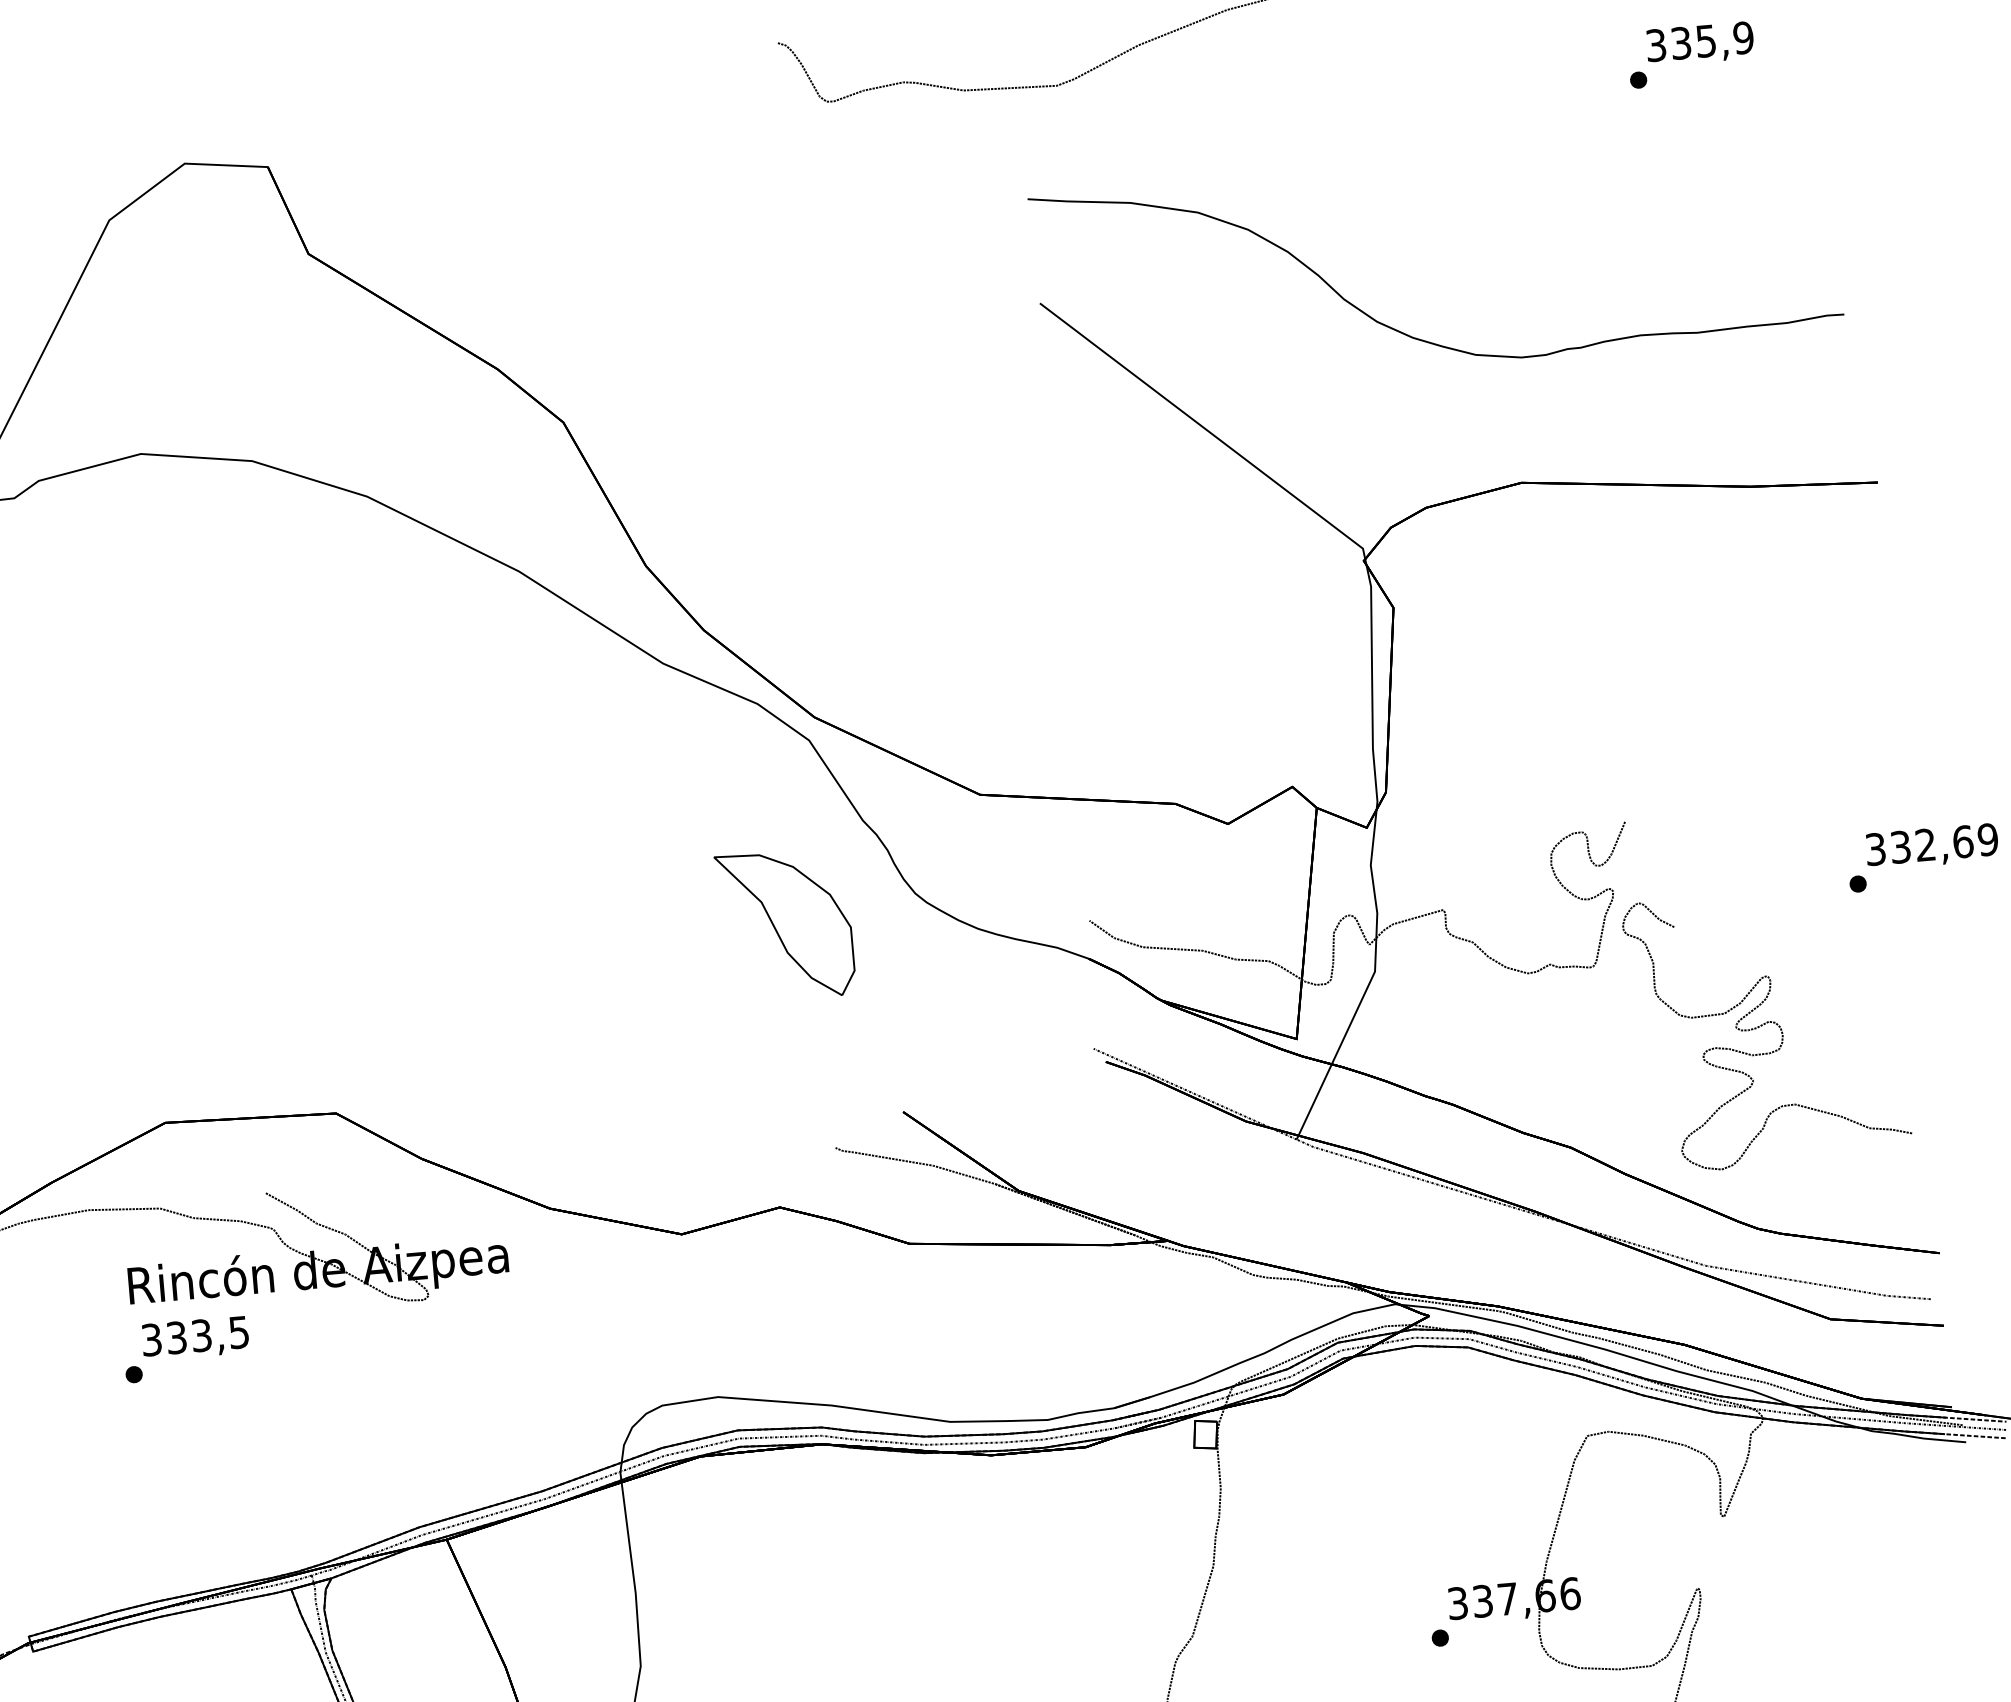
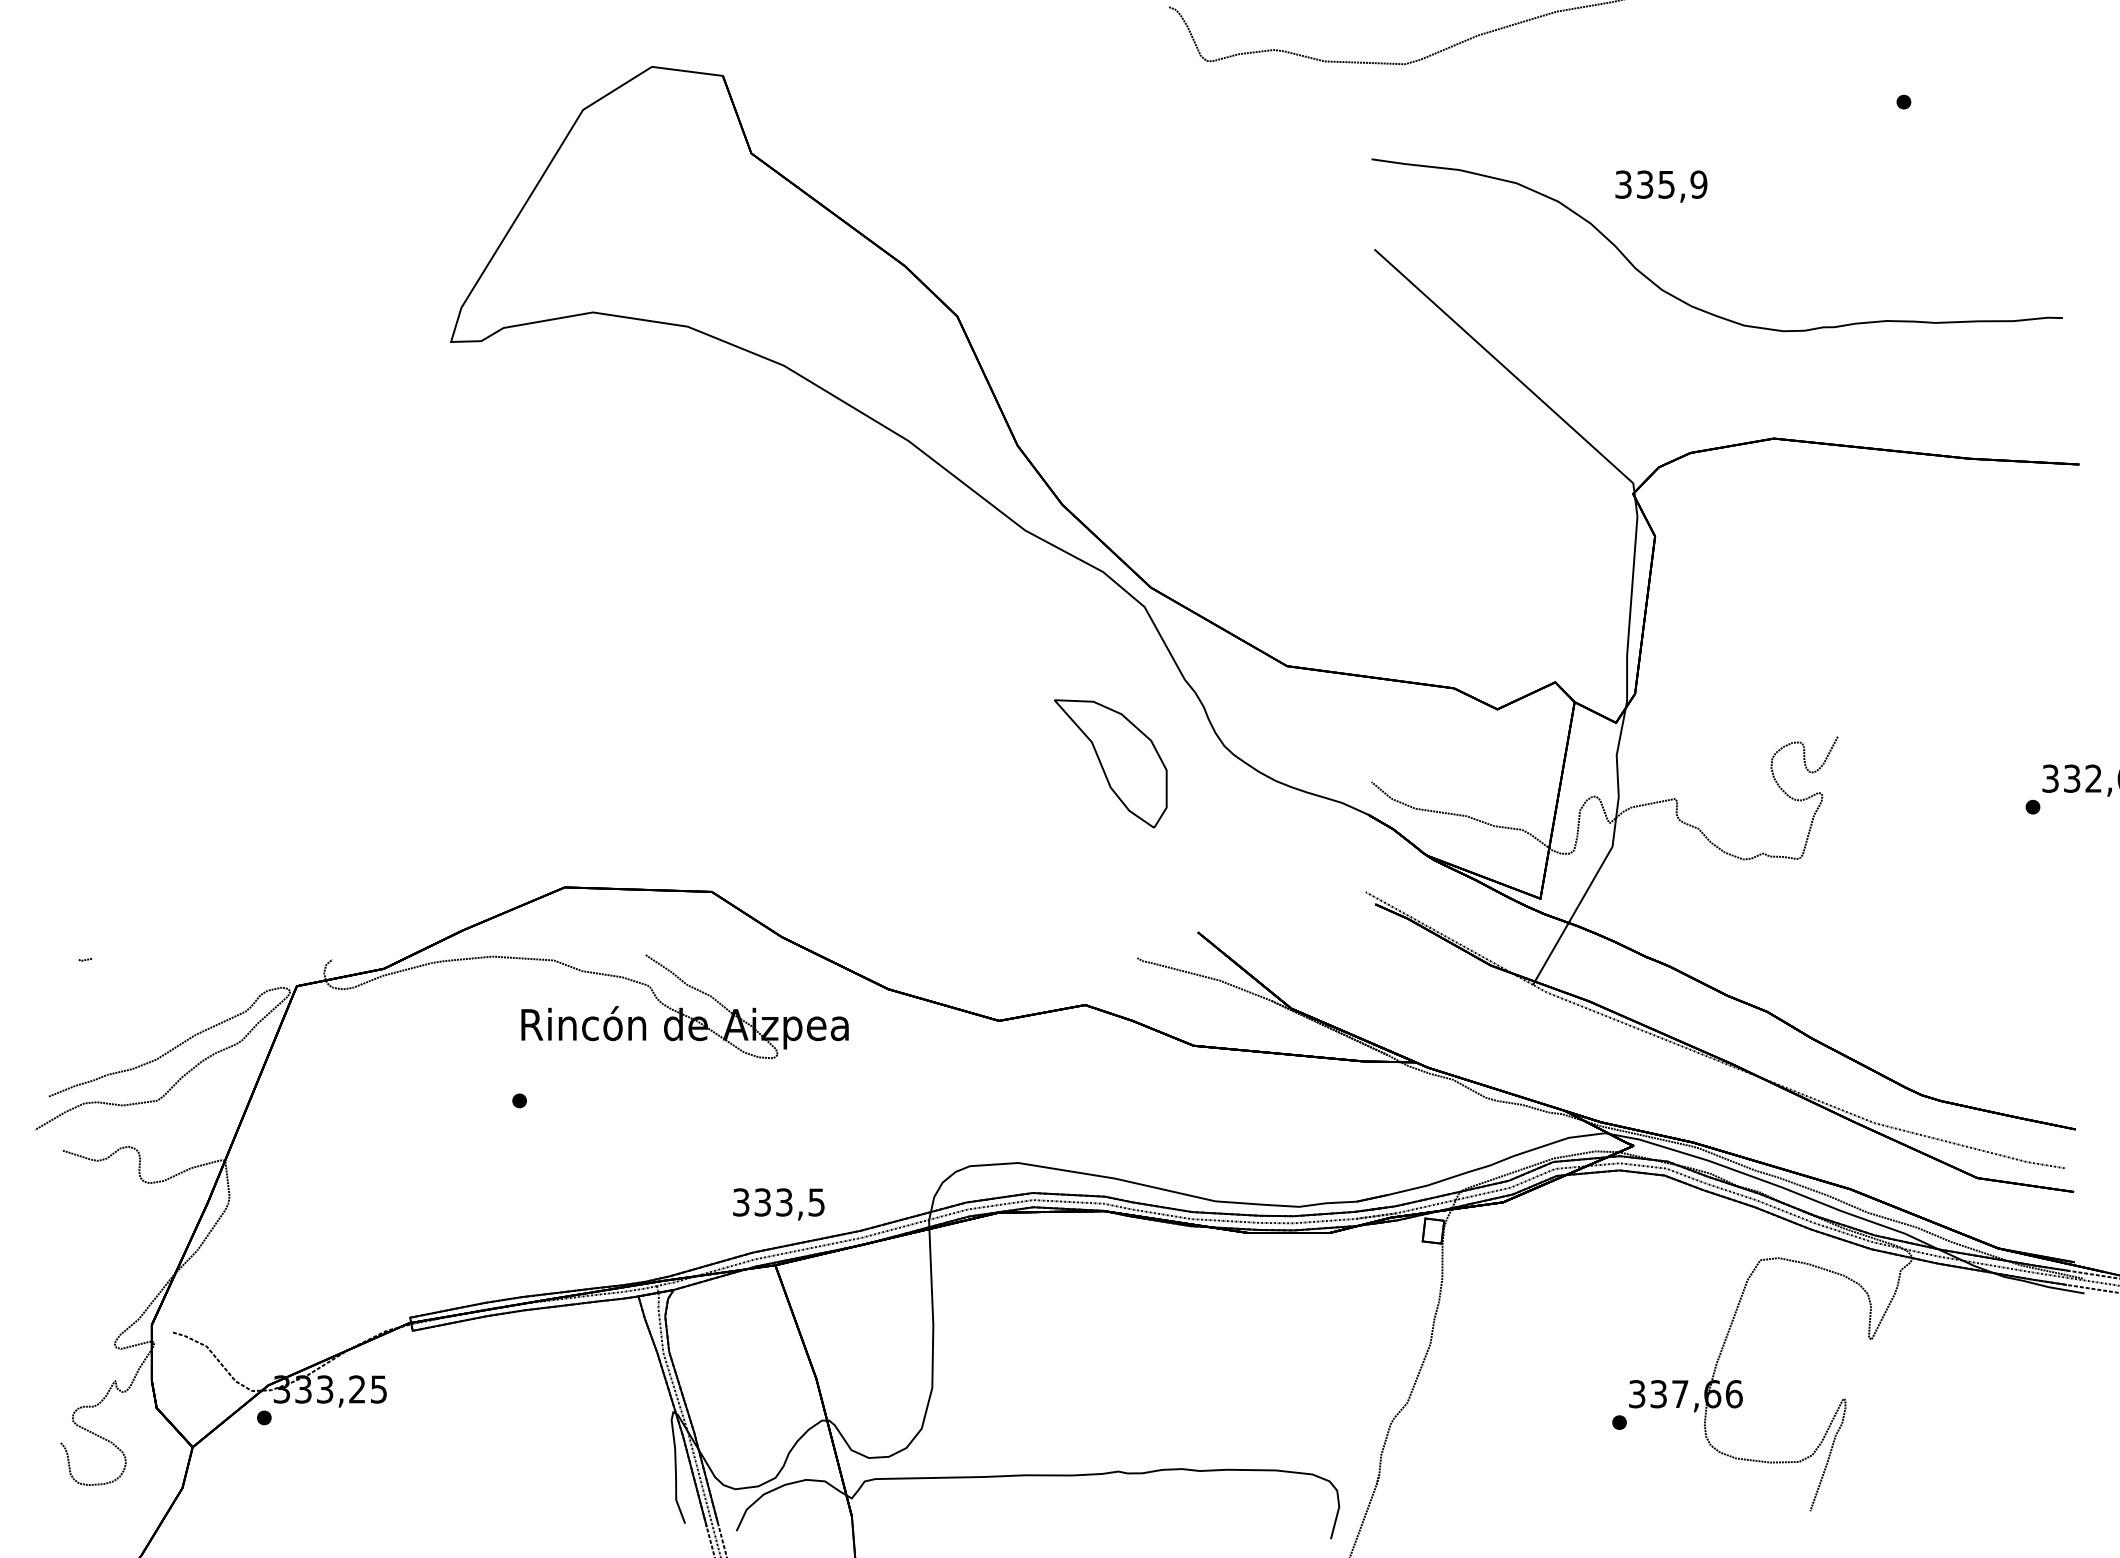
text: (1700, 43) -> (1661, 186), moved
curve: (1764, 1025) -> (1942, 921), removed
text: (195, 1338) -> (778, 1204), moved

